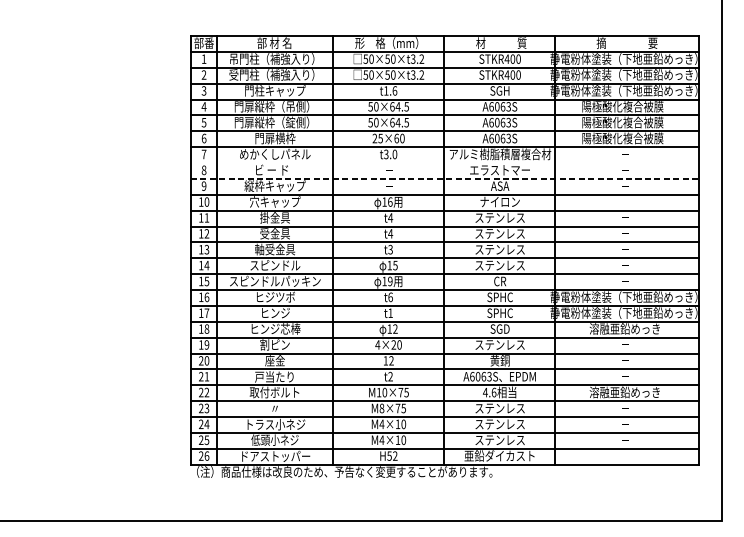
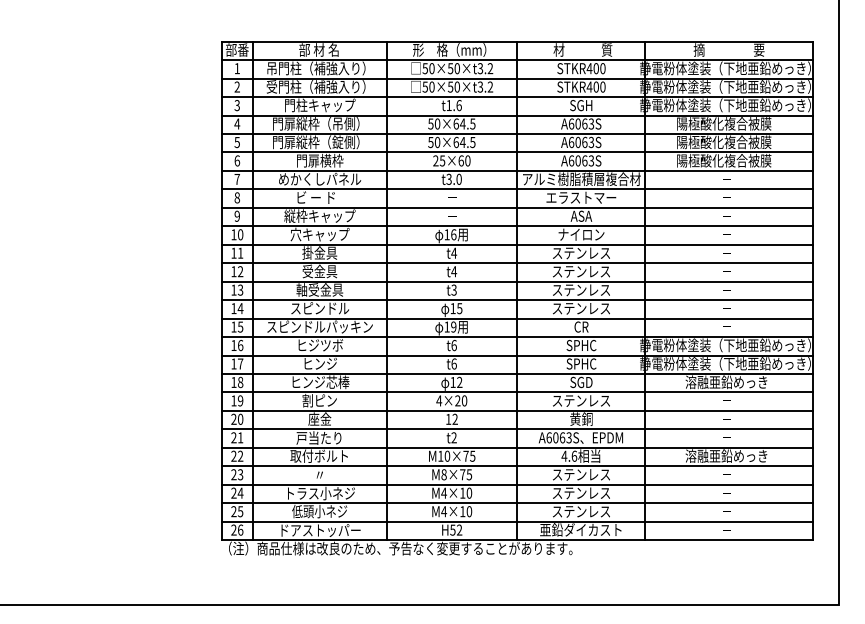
line: (444, 163) -> (516, 189), added
line: (445, 178) -> (517, 207), dashed -> solid
text: (390, 312) -> (453, 363), t1 -> t6

